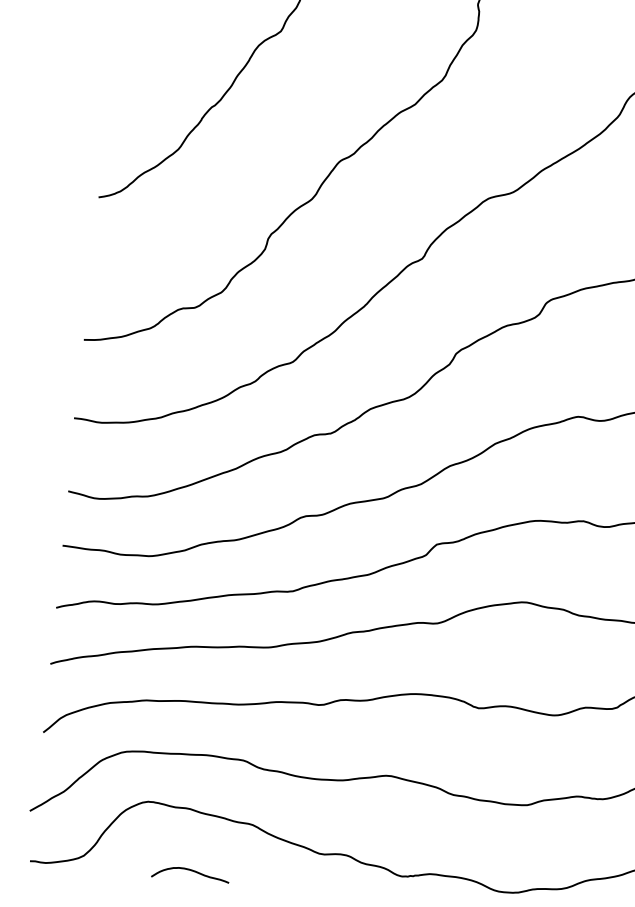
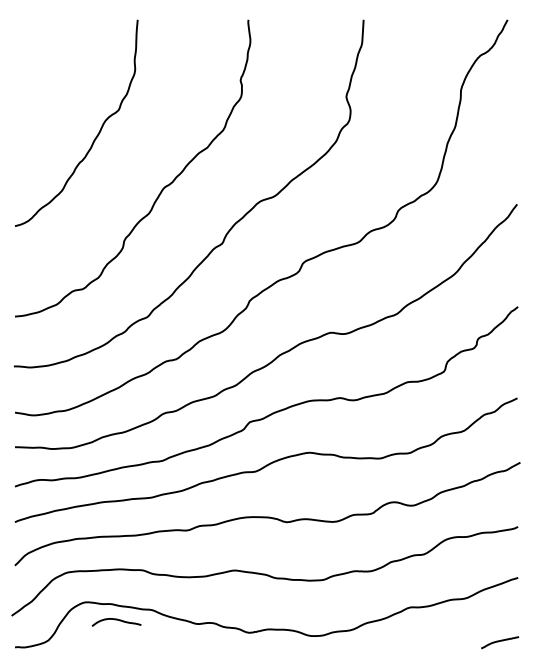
curve: (190, 871) -> (116, 620), moved

